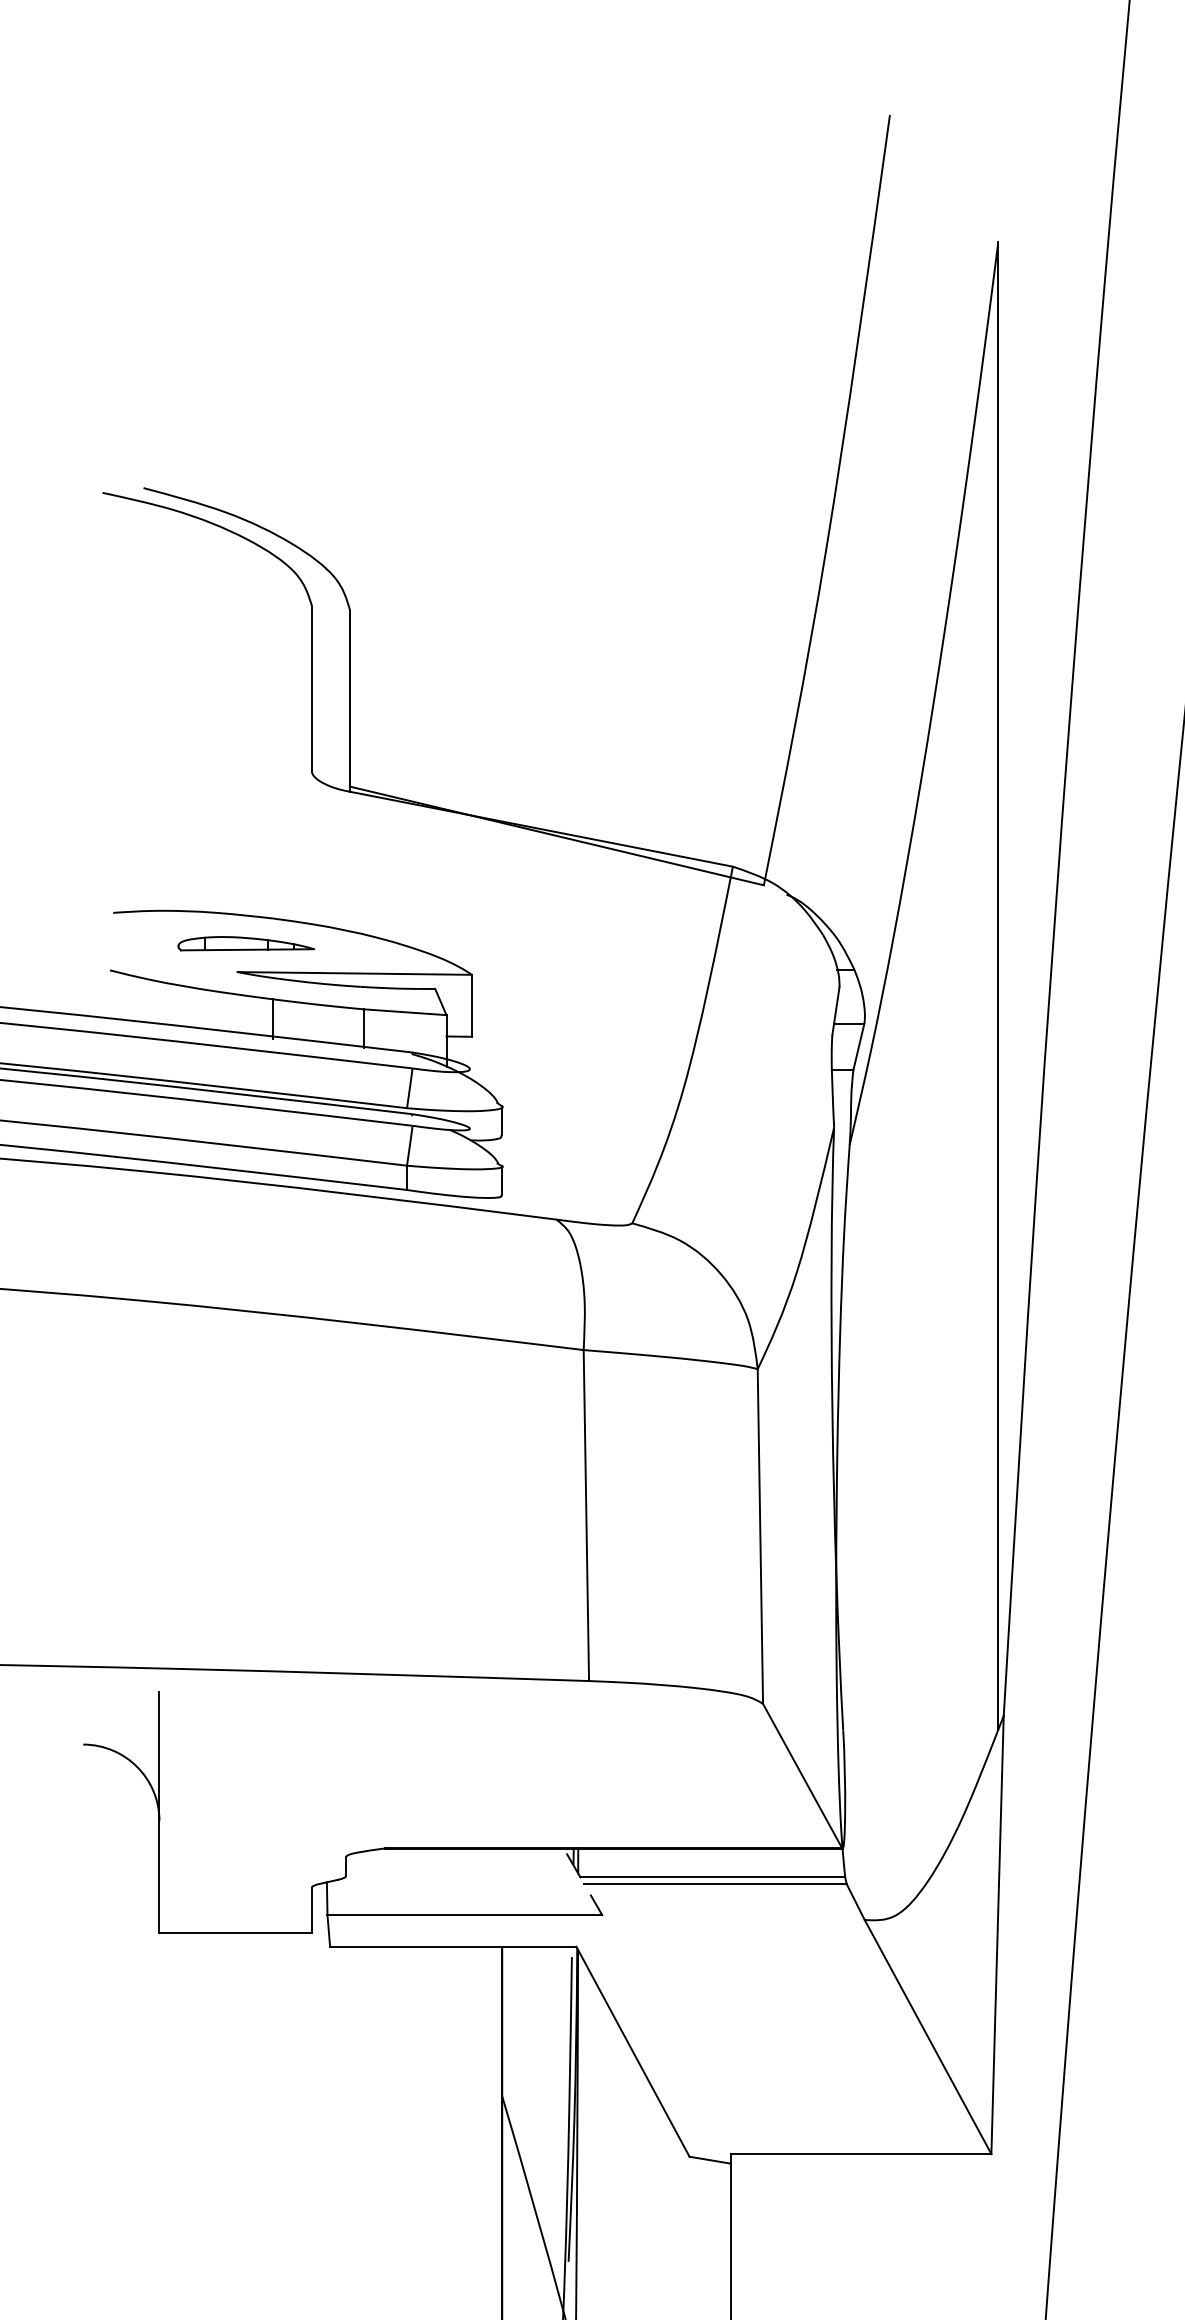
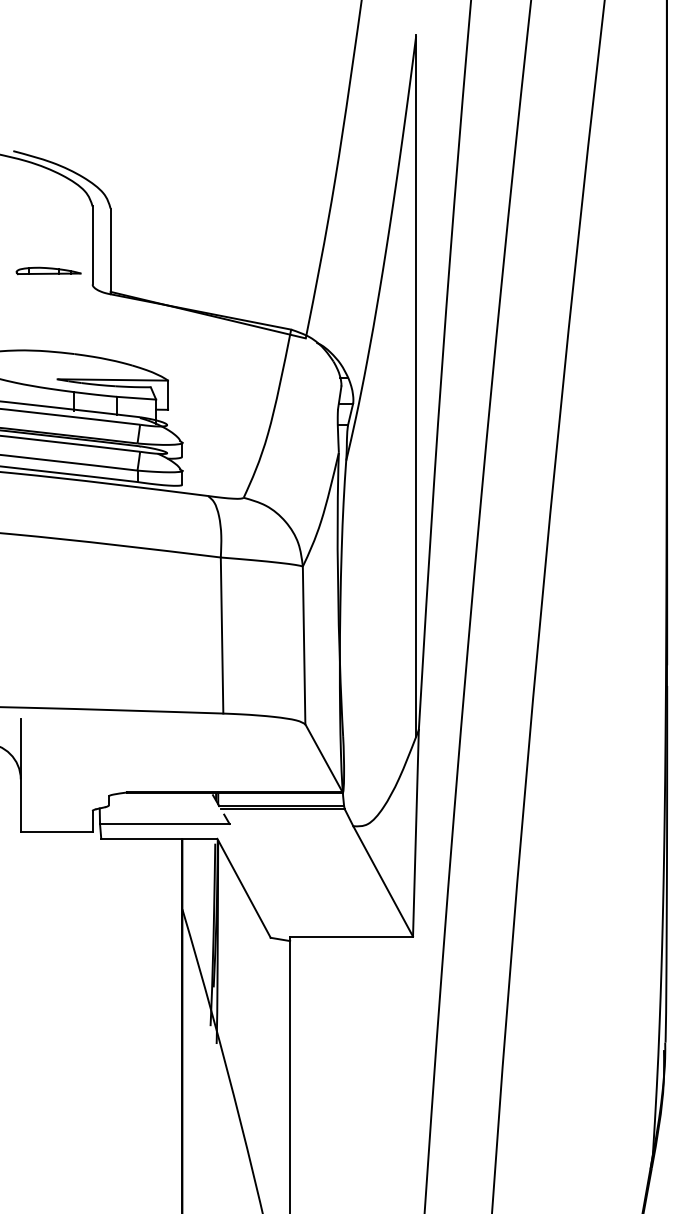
part: (245, 942) -> (48, 270), moved

